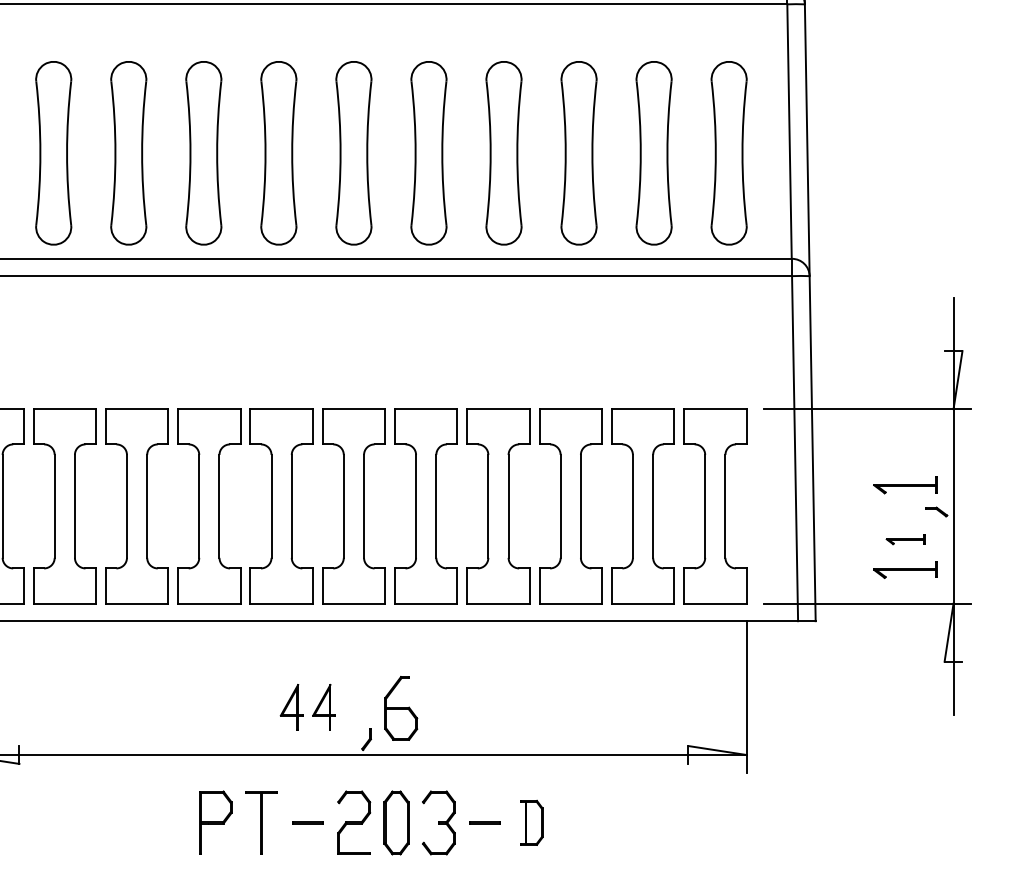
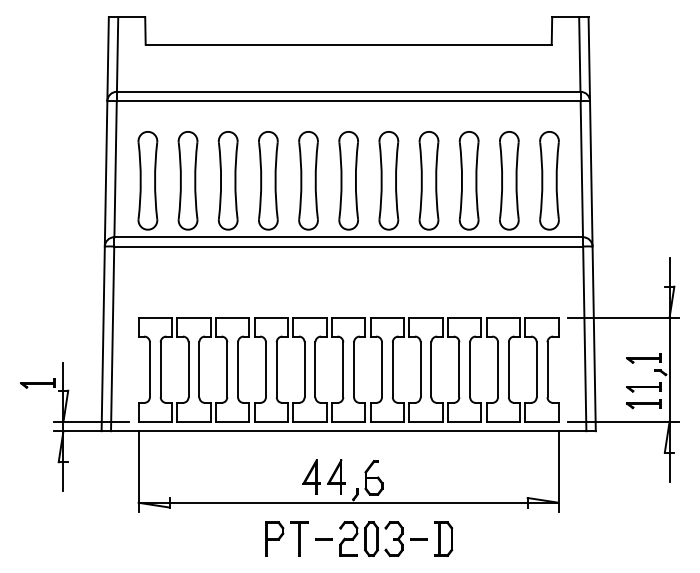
part: (904, 539) -> (643, 387), size x1.67
part: (306, 705) -> (323, 476), size x1.43
part: (531, 821) -> (443, 538), size x1.43

